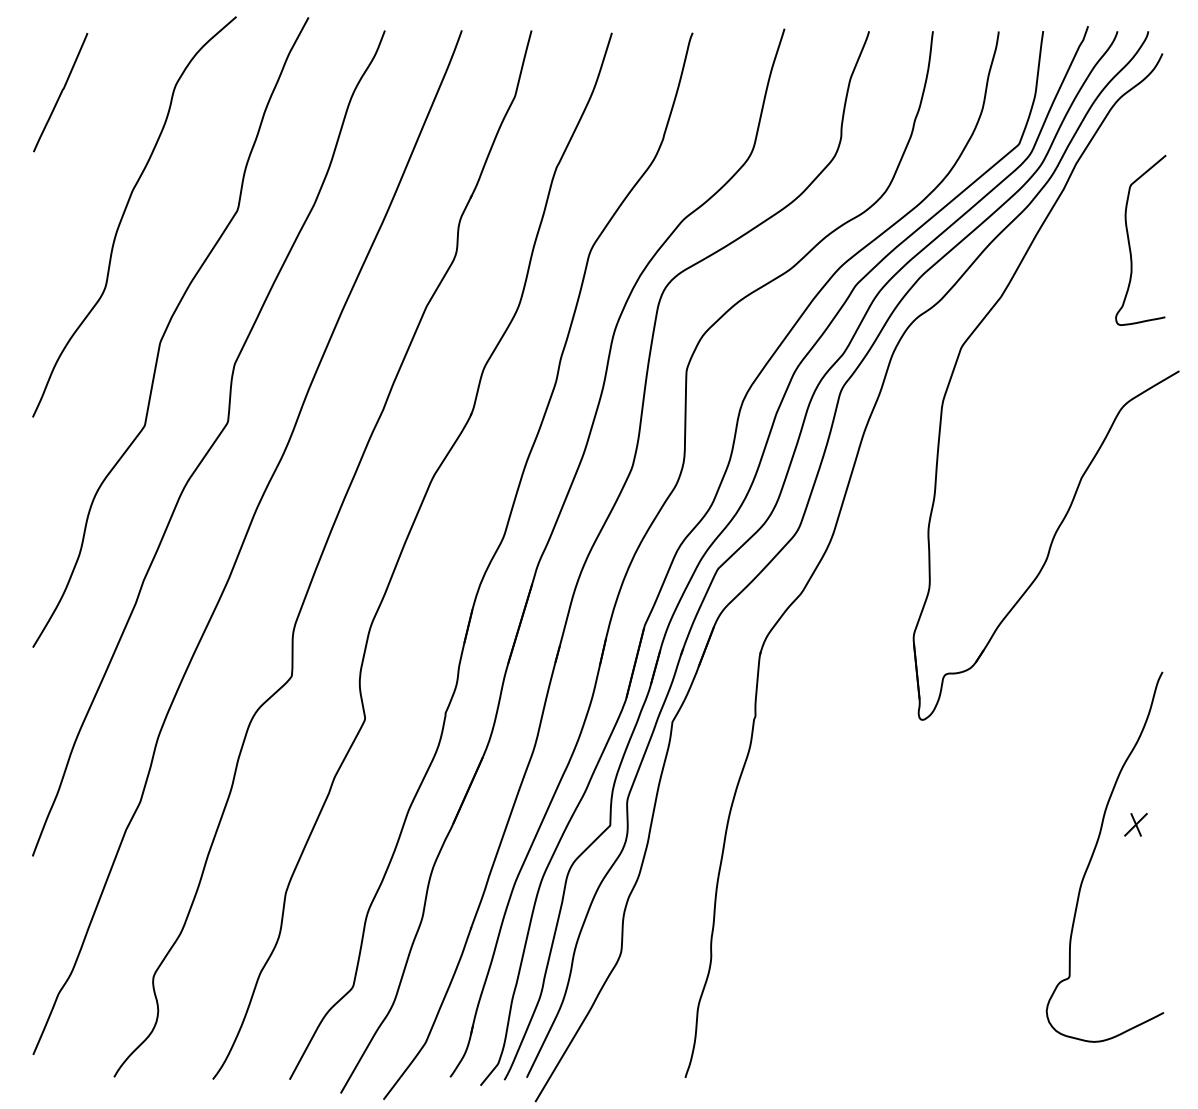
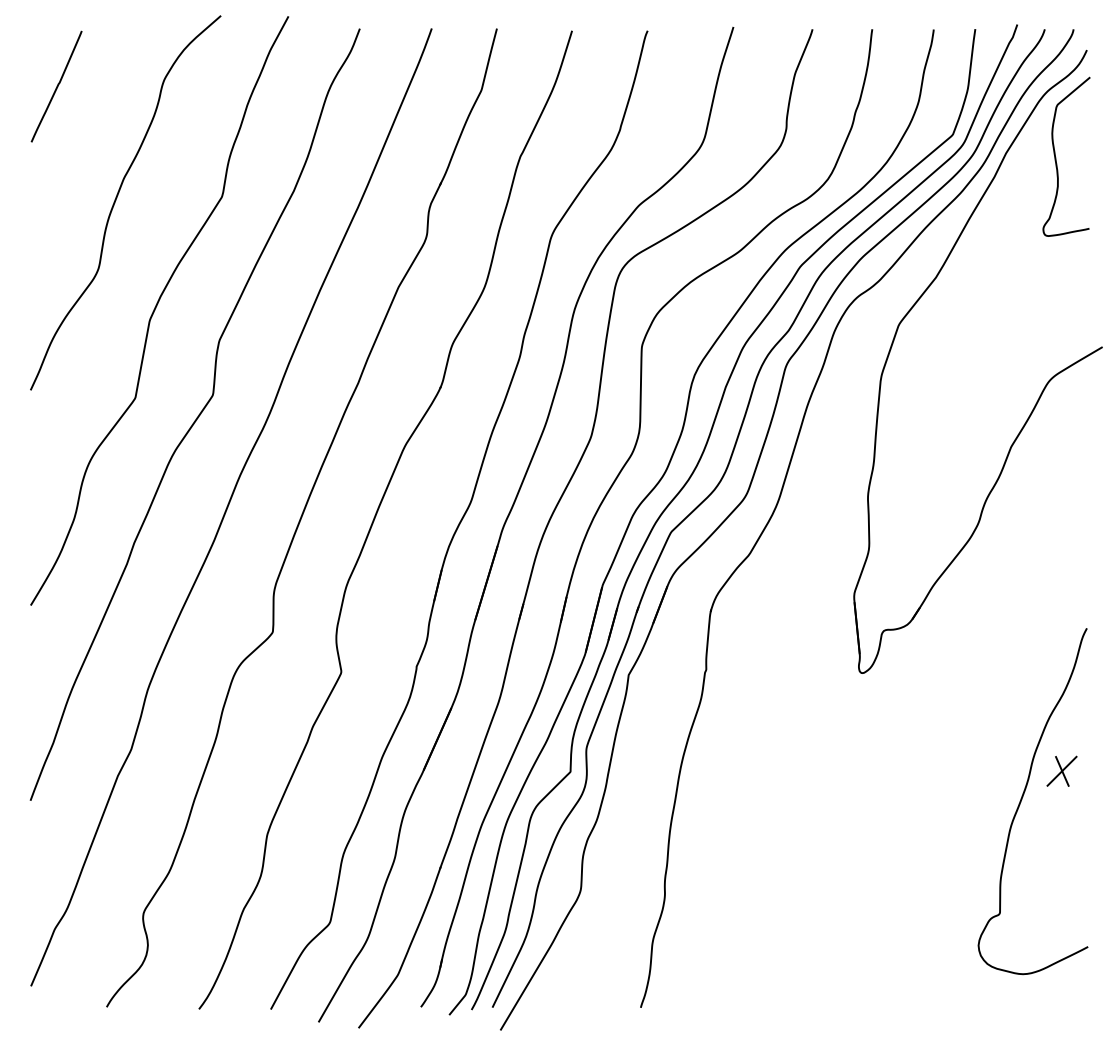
curve: (1130, 241) -> (1056, 157), moved
part: (1135, 824) -> (1061, 770), size x1.43

